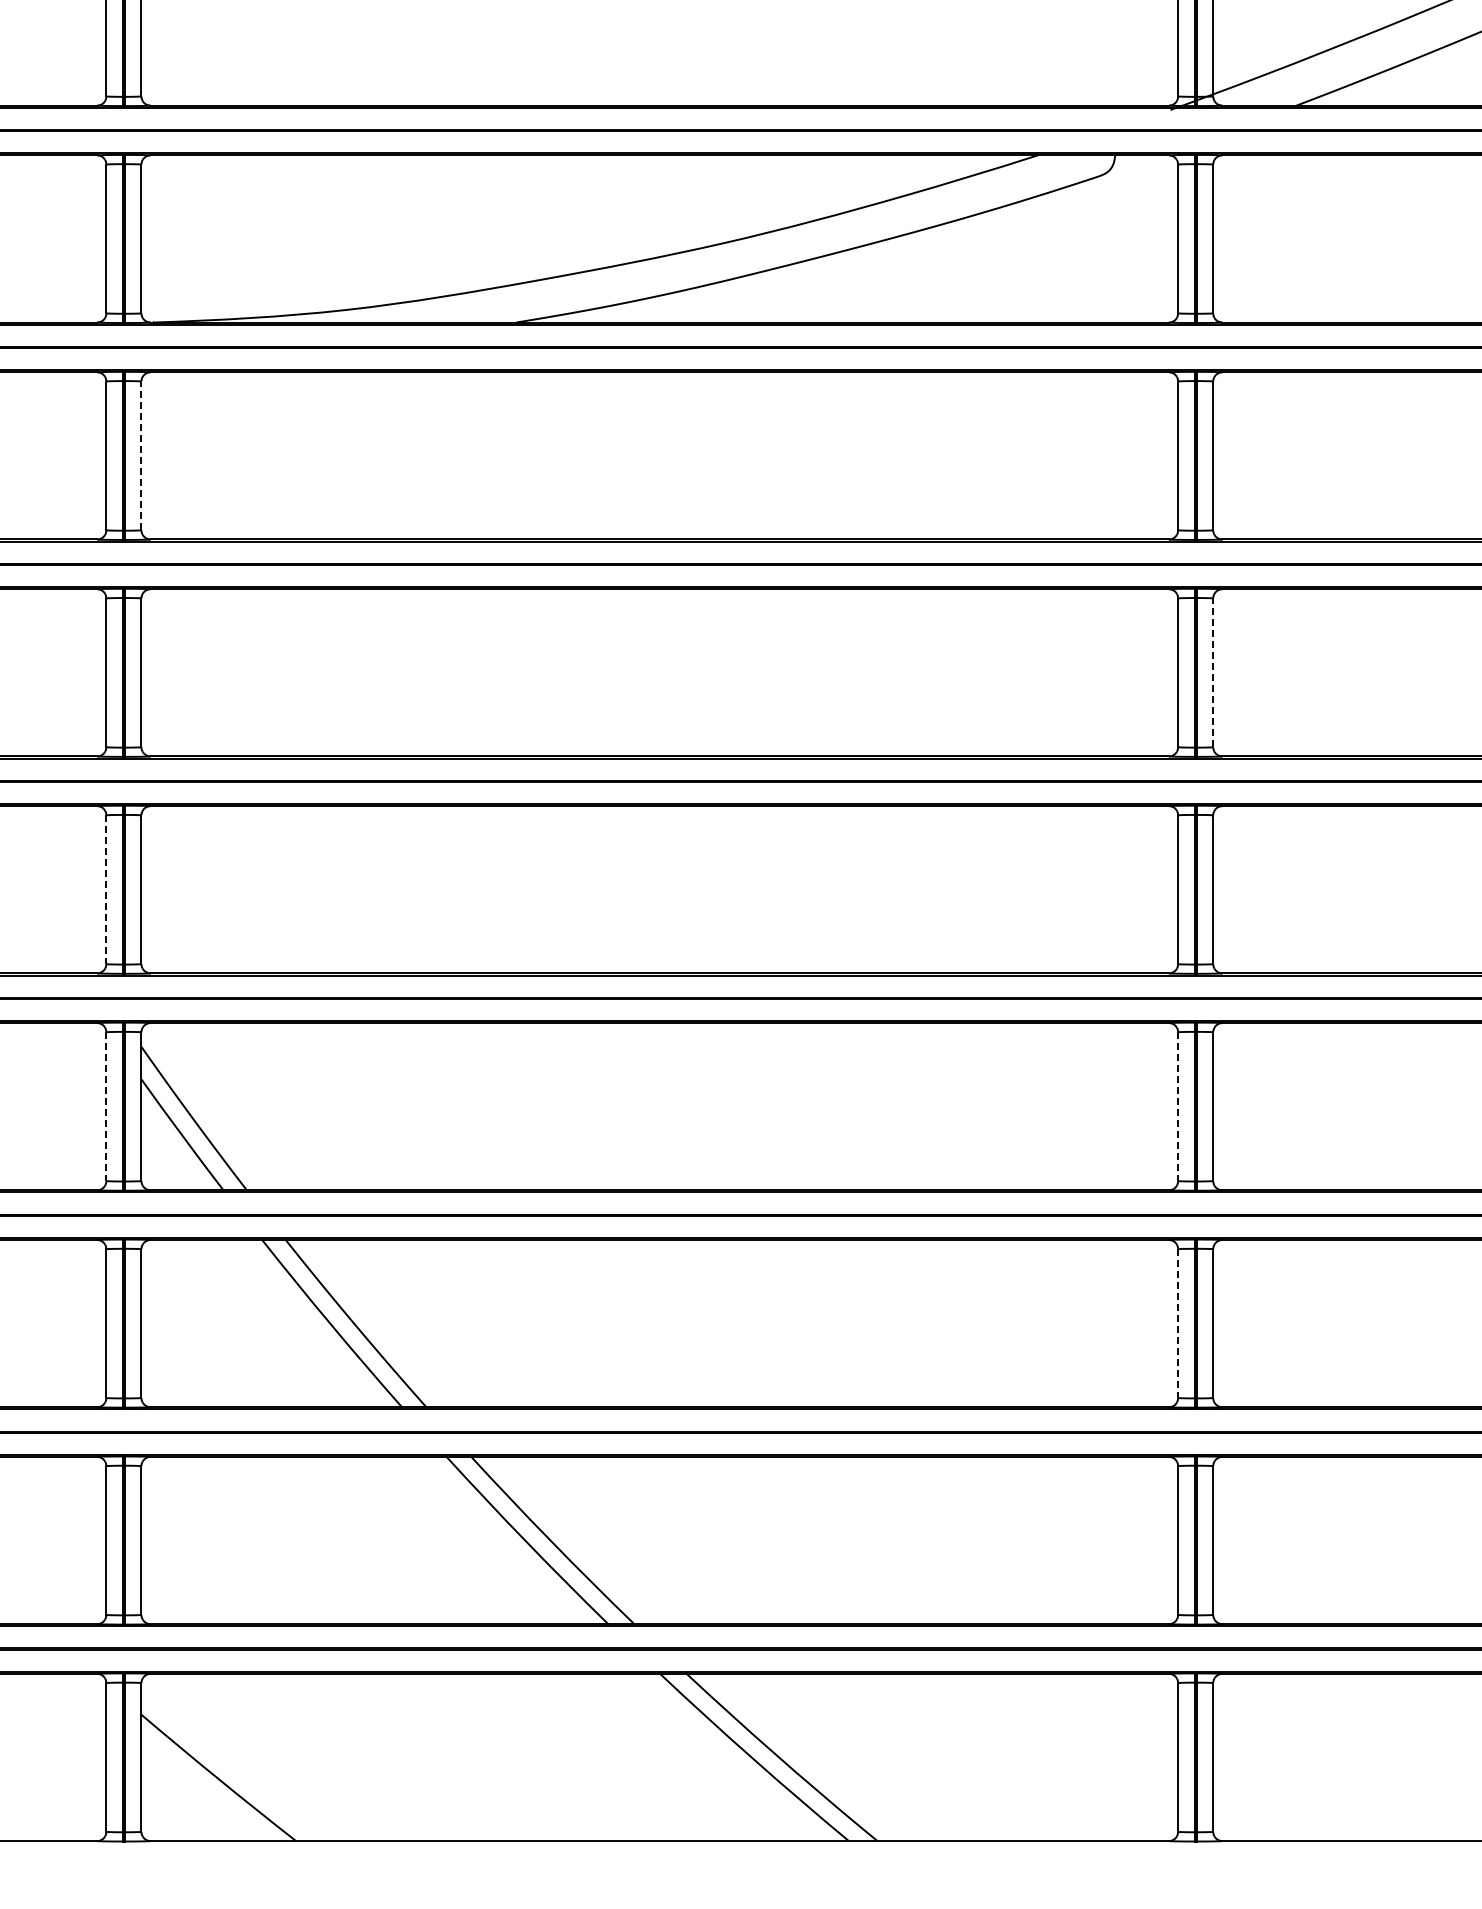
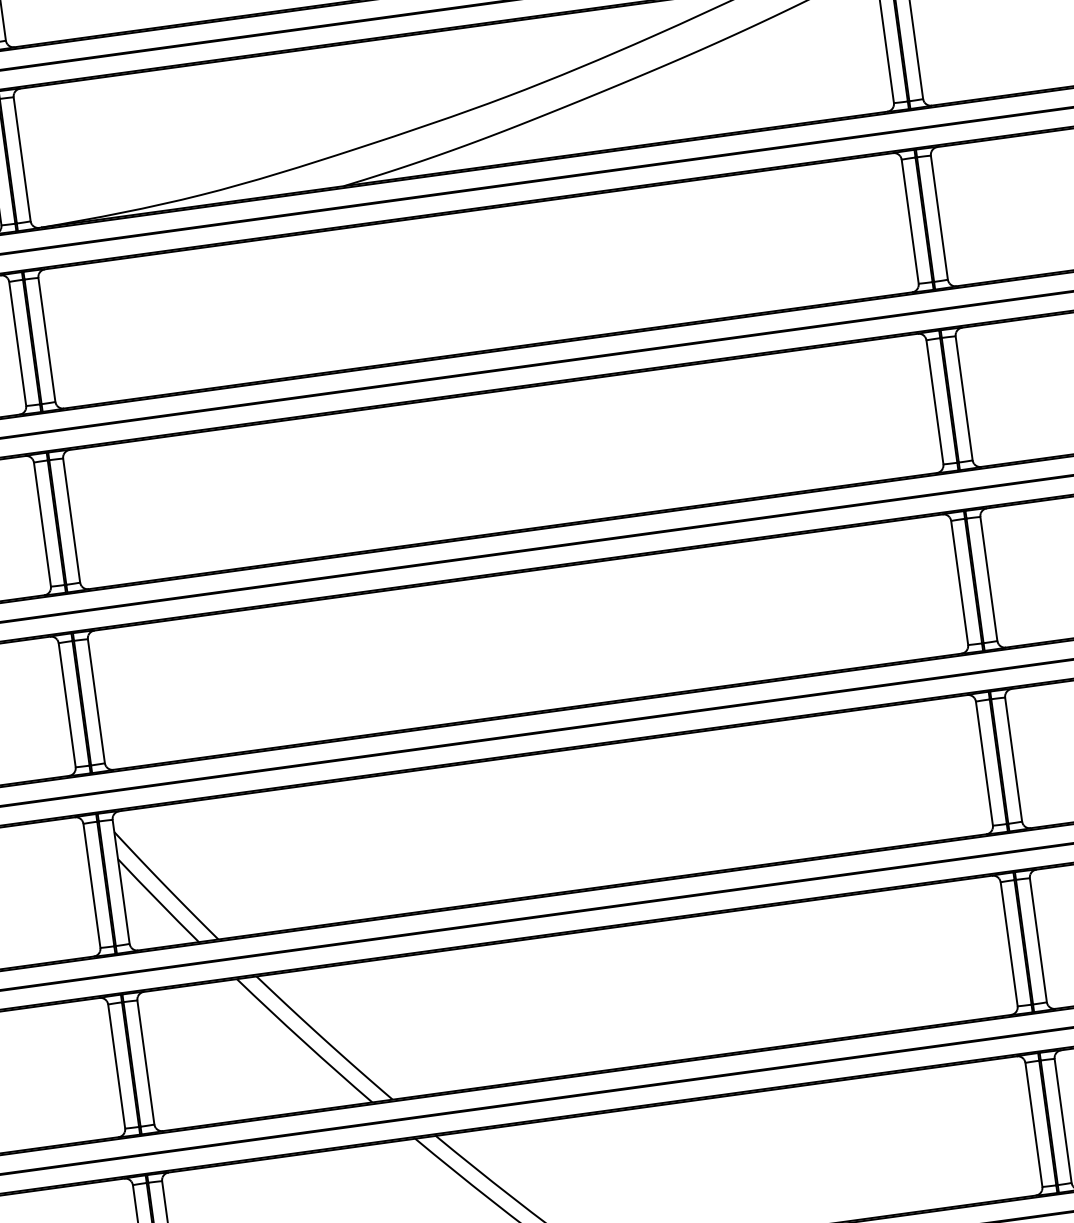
line: (141, 455) -> (46, 339), dashed -> solid
line: (1213, 672) -> (964, 398), dashed -> solid
line: (106, 890) -> (67, 705), dashed -> solid
line: (106, 1107) -> (92, 886), dashed -> solid
line: (1178, 1107) -> (984, 764), dashed -> solid
line: (1178, 1324) -> (1009, 944), dashed -> solid

